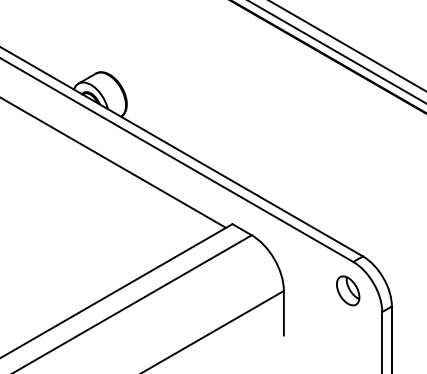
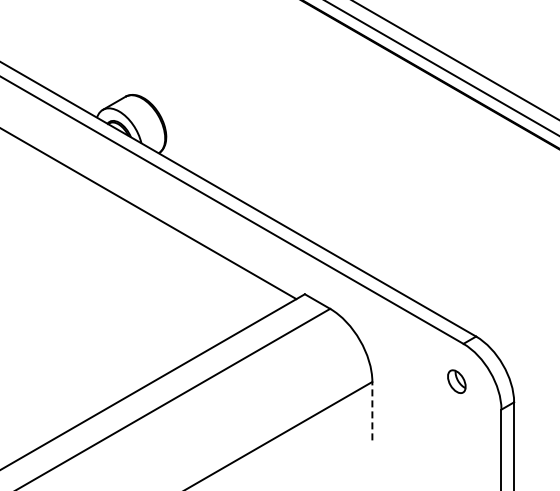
part: (347, 290) -> (456, 381), size x0.6
line: (283, 312) -> (372, 410), solid -> dashed

